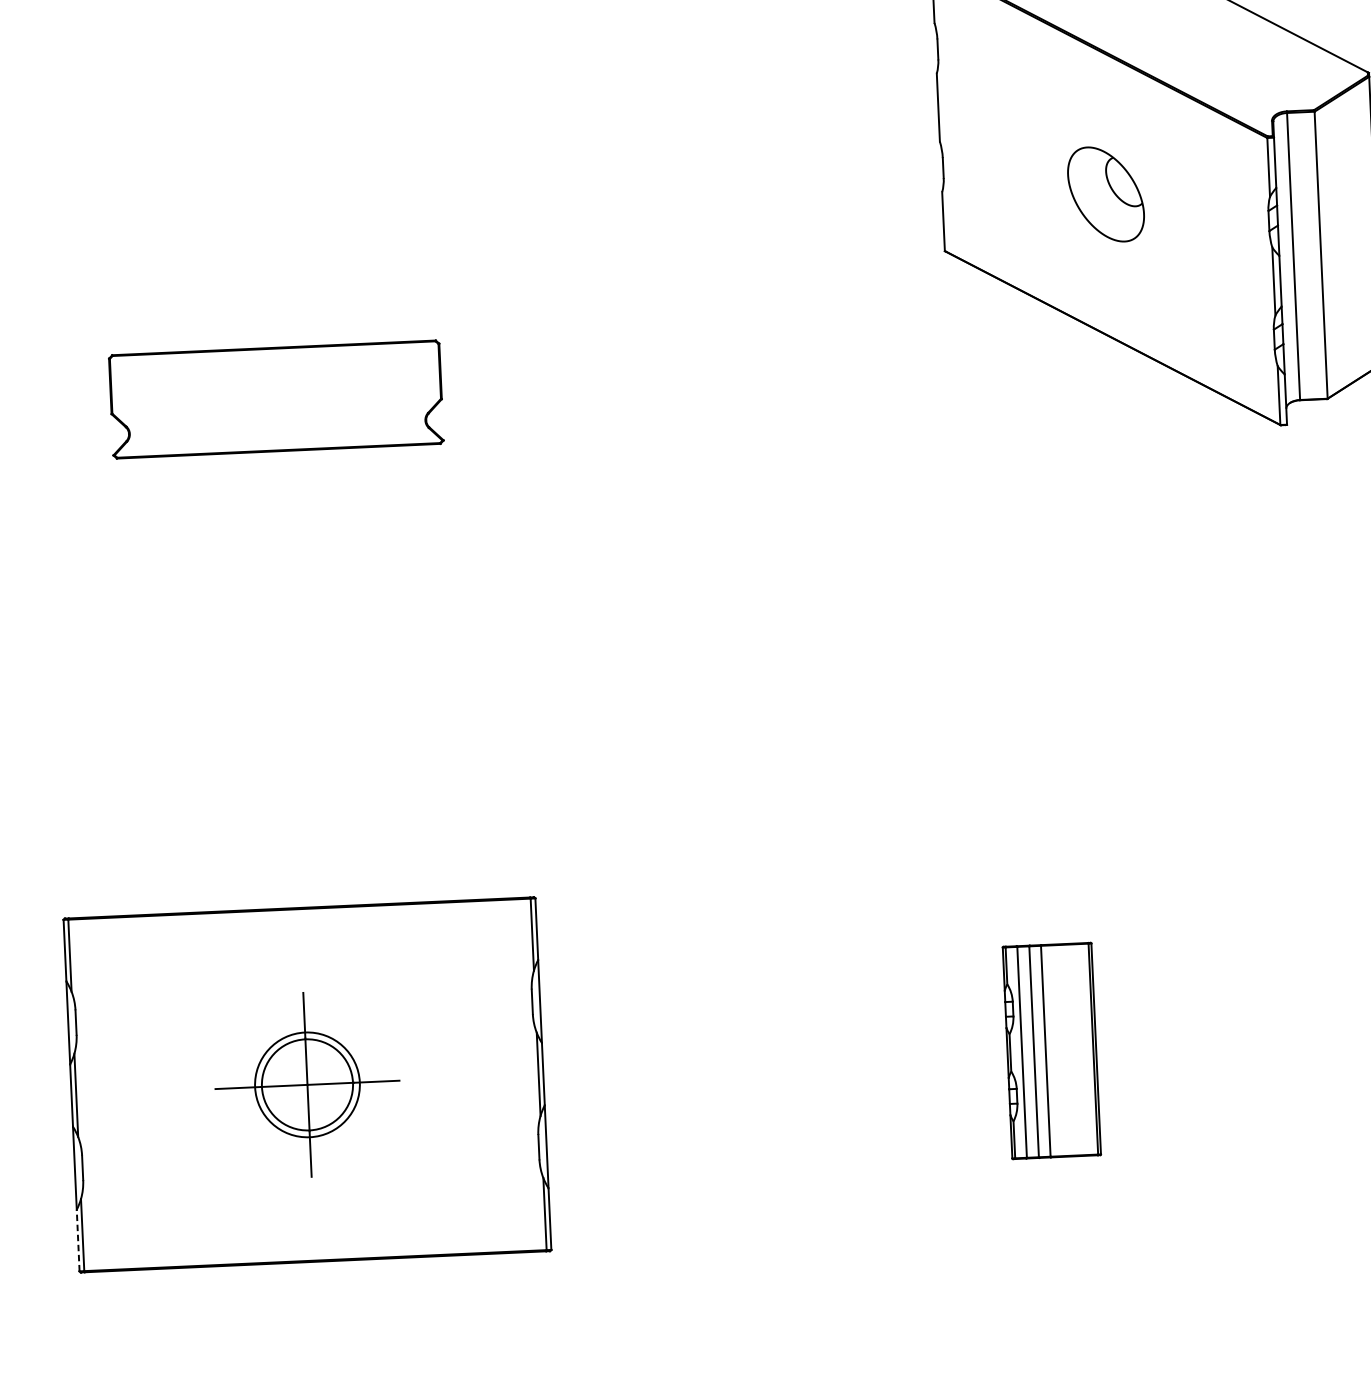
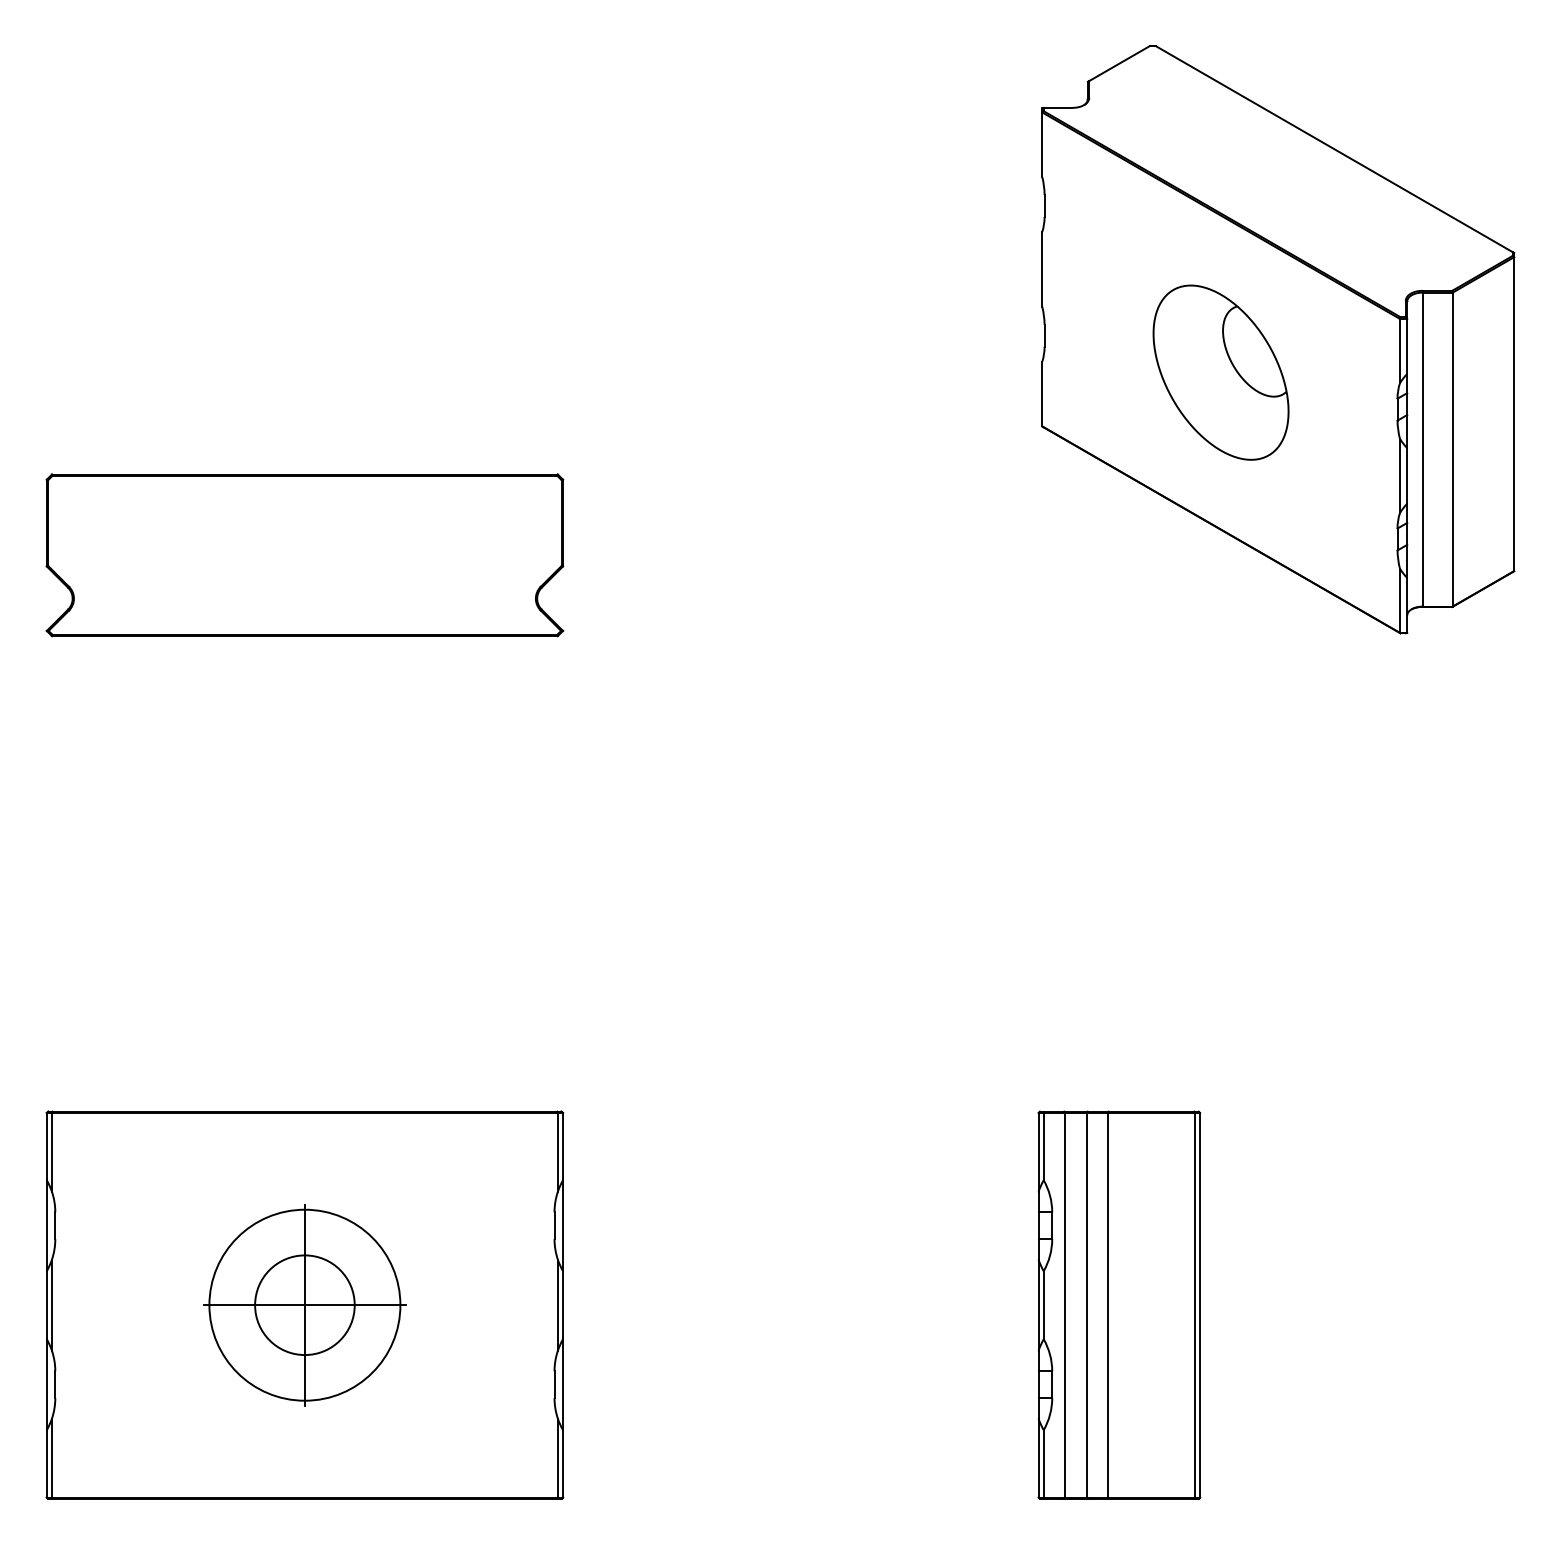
part: (1105, 194) -> (1220, 372), size x1.67
part: (275, 399) -> (304, 555), size x1.43
part: (1051, 1050) -> (1119, 1304), size x1.67
circle: (307, 1084) -> (304, 1304), size x1.67
line: (77, 1240) -> (46, 1463), dashed -> solid

